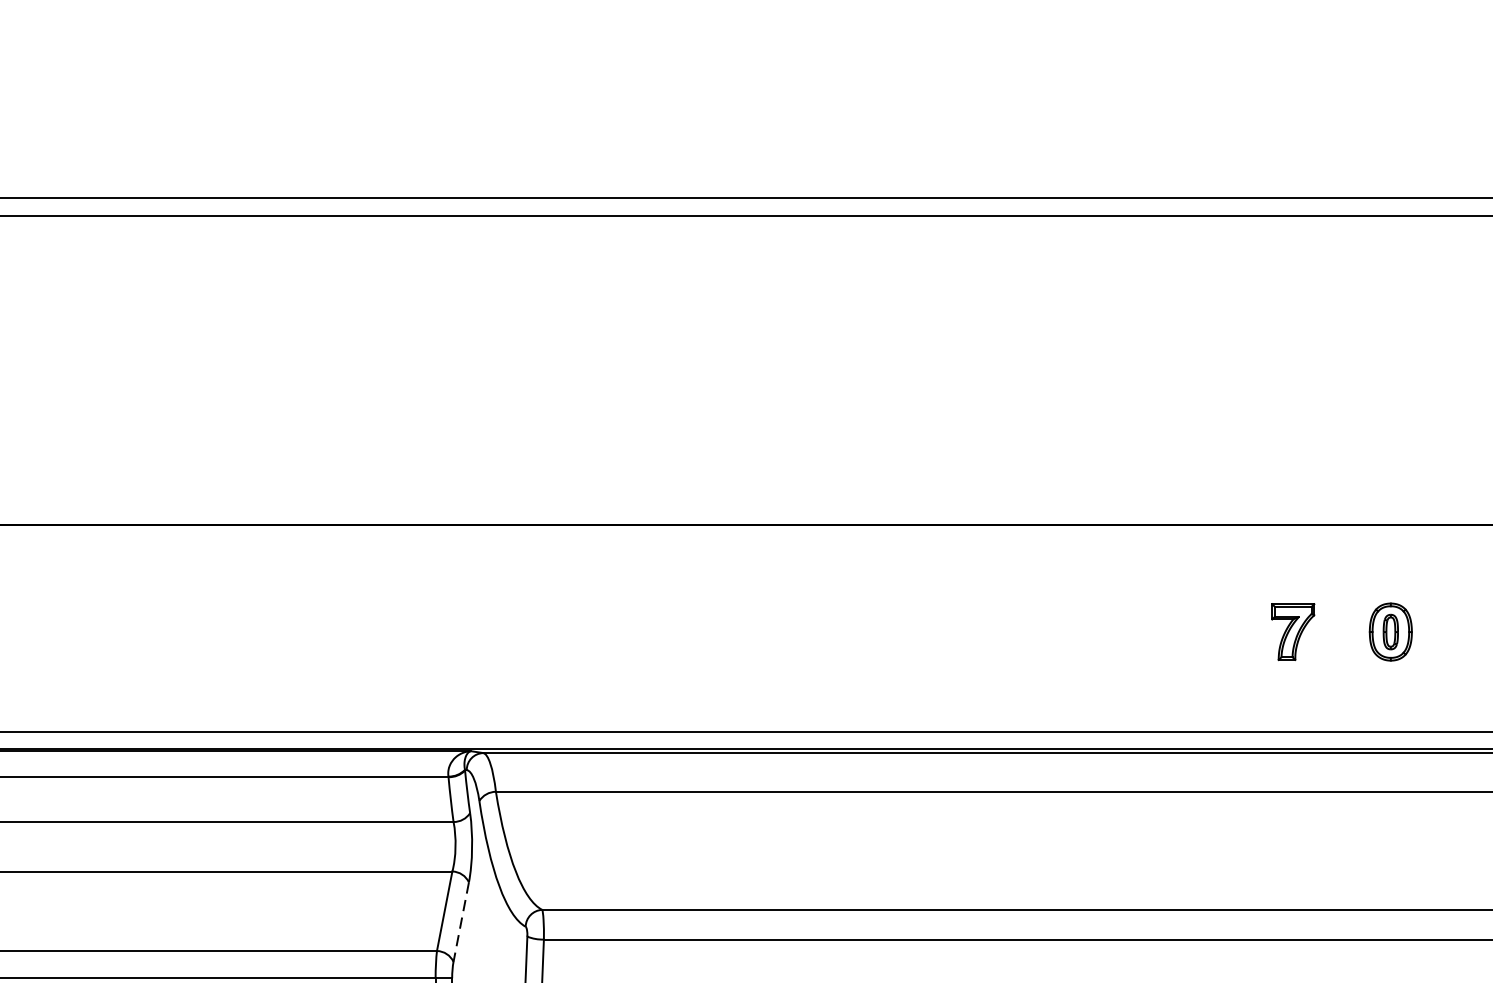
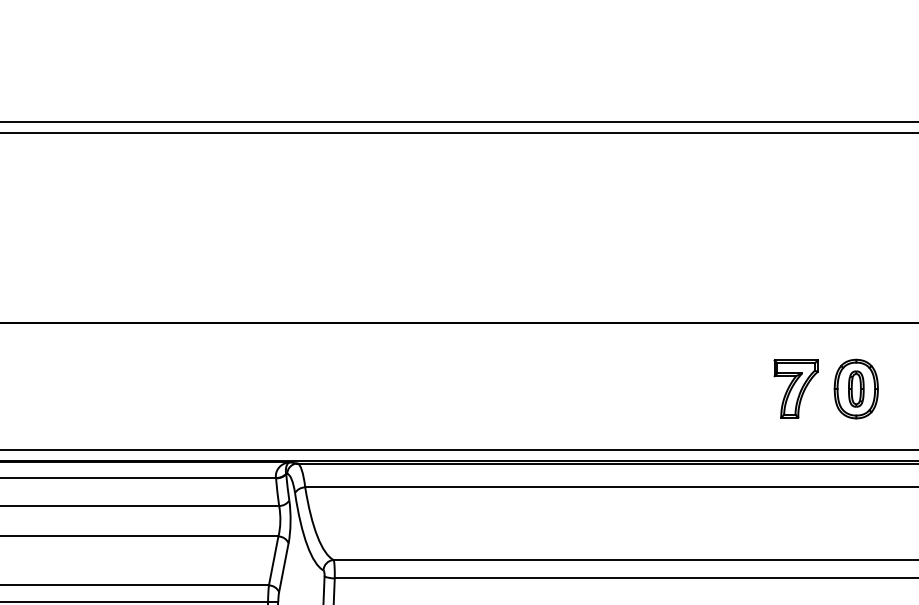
part: (1292, 631) -> (795, 388), size x1.67
part: (1389, 631) -> (855, 388), size x1.67
line: (460, 921) -> (283, 567), dashed -> solid

